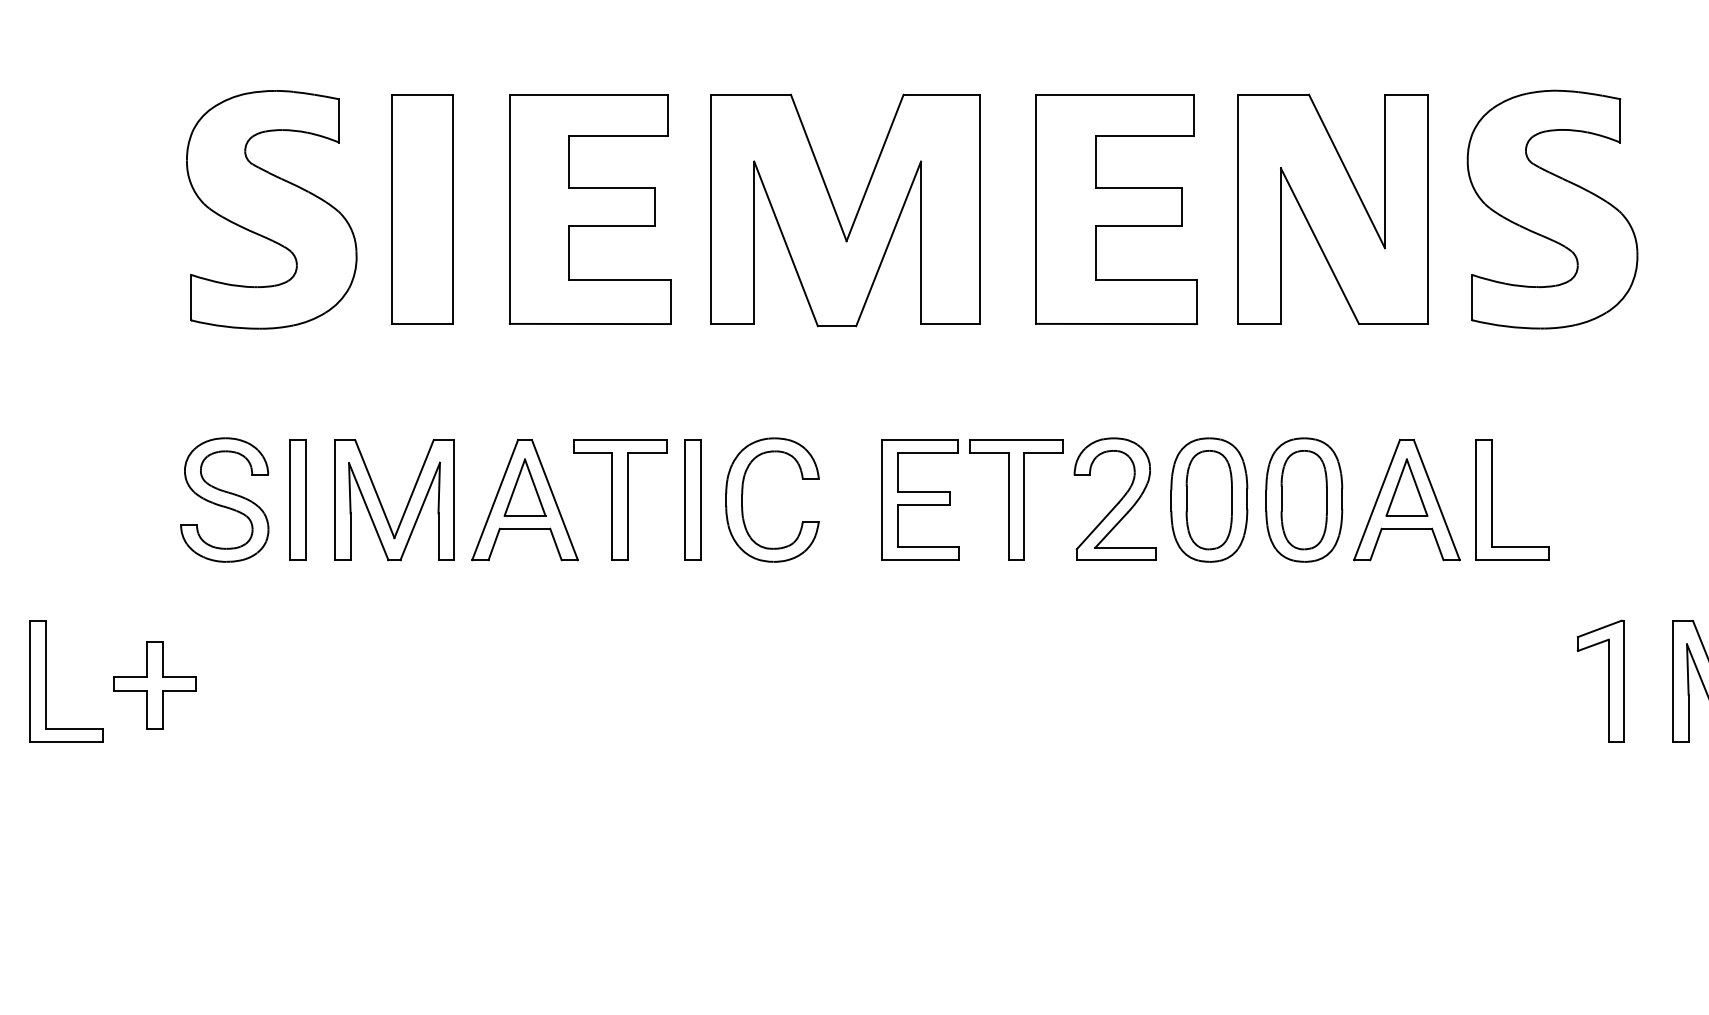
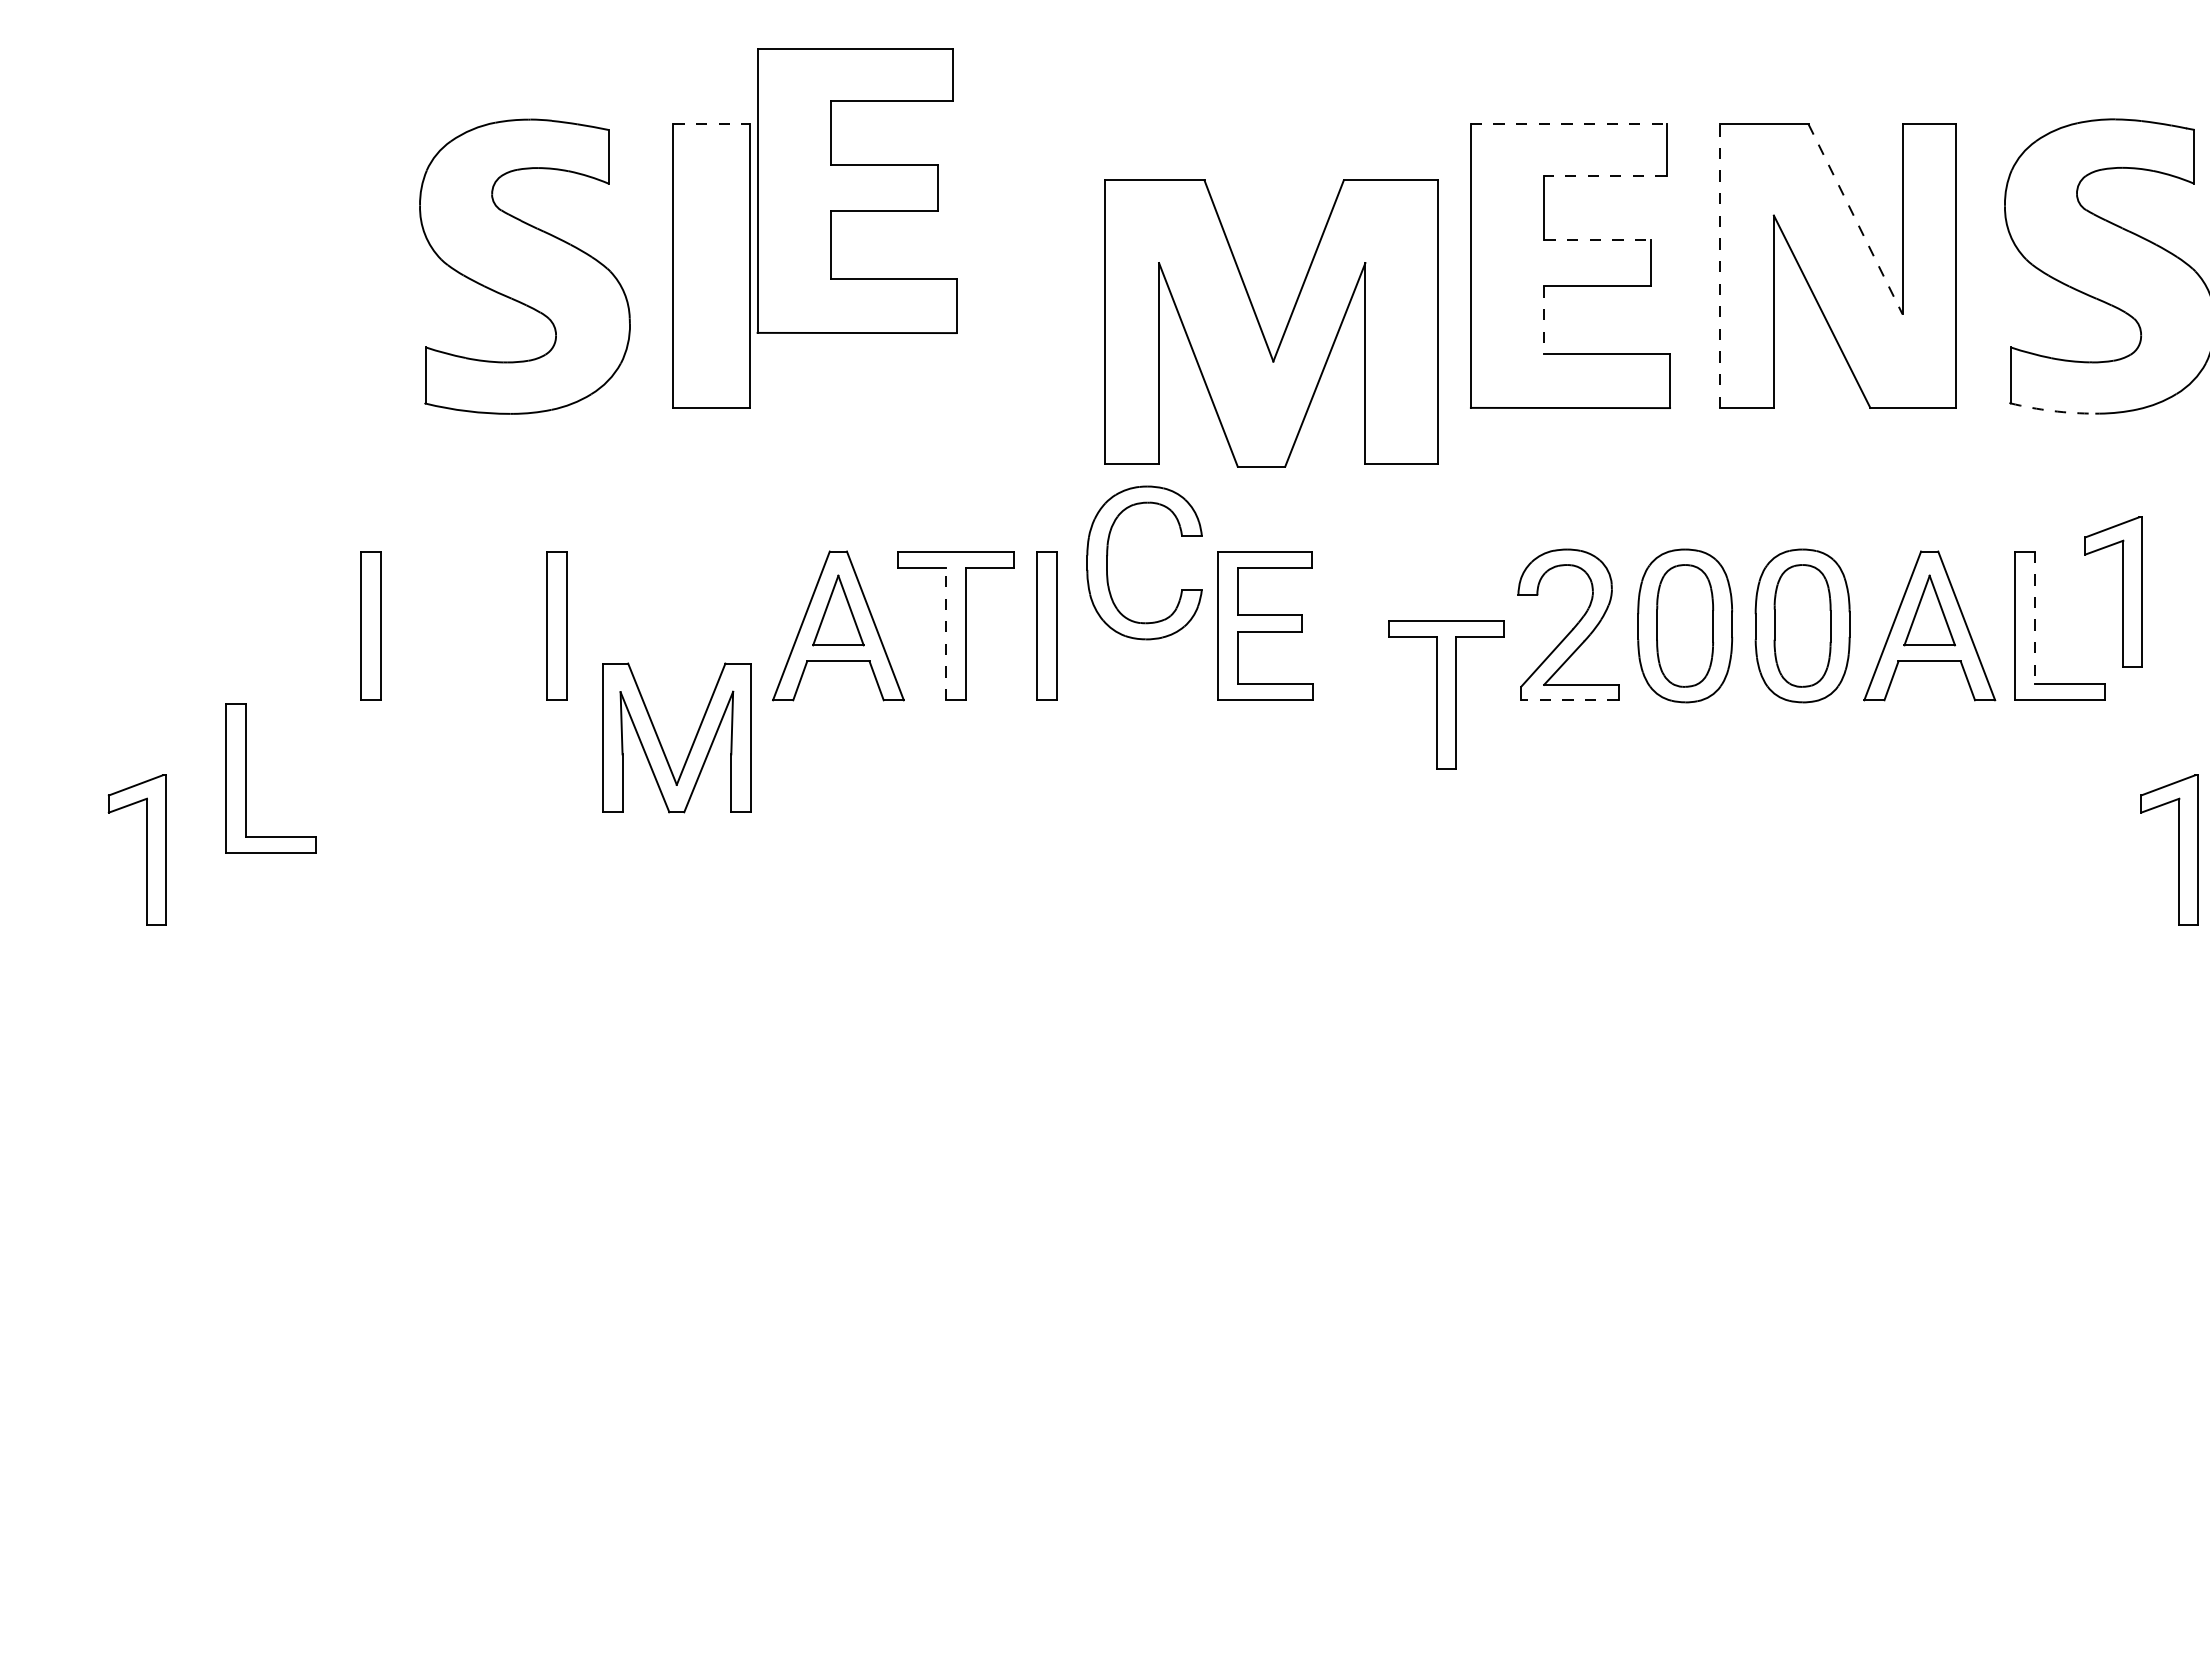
line: (423, 94) -> (712, 124), solid -> dashed
line: (1115, 94) -> (1568, 124), solid -> dashed
line: (1144, 136) -> (1605, 175), solid -> dashed
line: (1346, 171) -> (1855, 219), solid -> dashed
line: (1139, 187) -> (1598, 239), solid -> dashed
part: (589, 208) -> (856, 190), moved
line: (1237, 209) -> (1720, 266), solid -> dashed
part: (837, 213) -> (1261, 327), moved
line: (1095, 253) -> (1544, 320), solid -> dashed
arc: (1506, 326) -> (2052, 411), solid -> dashed
part: (1562, 472) -> (2122, 591), added
part: (743, 494) -> (1108, 555), moved
line: (1491, 494) -> (2034, 618), solid -> dashed
part: (146, 499) -> (370, 625), added
part: (224, 499) -> (466, 625), removed
part: (920, 499) -> (1265, 625), moved
part: (1016, 499) -> (1446, 694), moved
part: (382, 504) -> (661, 743), moved
line: (612, 506) -> (946, 633), solid -> dashed
line: (1116, 560) -> (1570, 700), solid -> dashed
part: (46, 681) -> (246, 778), moved
part: (155, 685) -> (380, 855), removed

